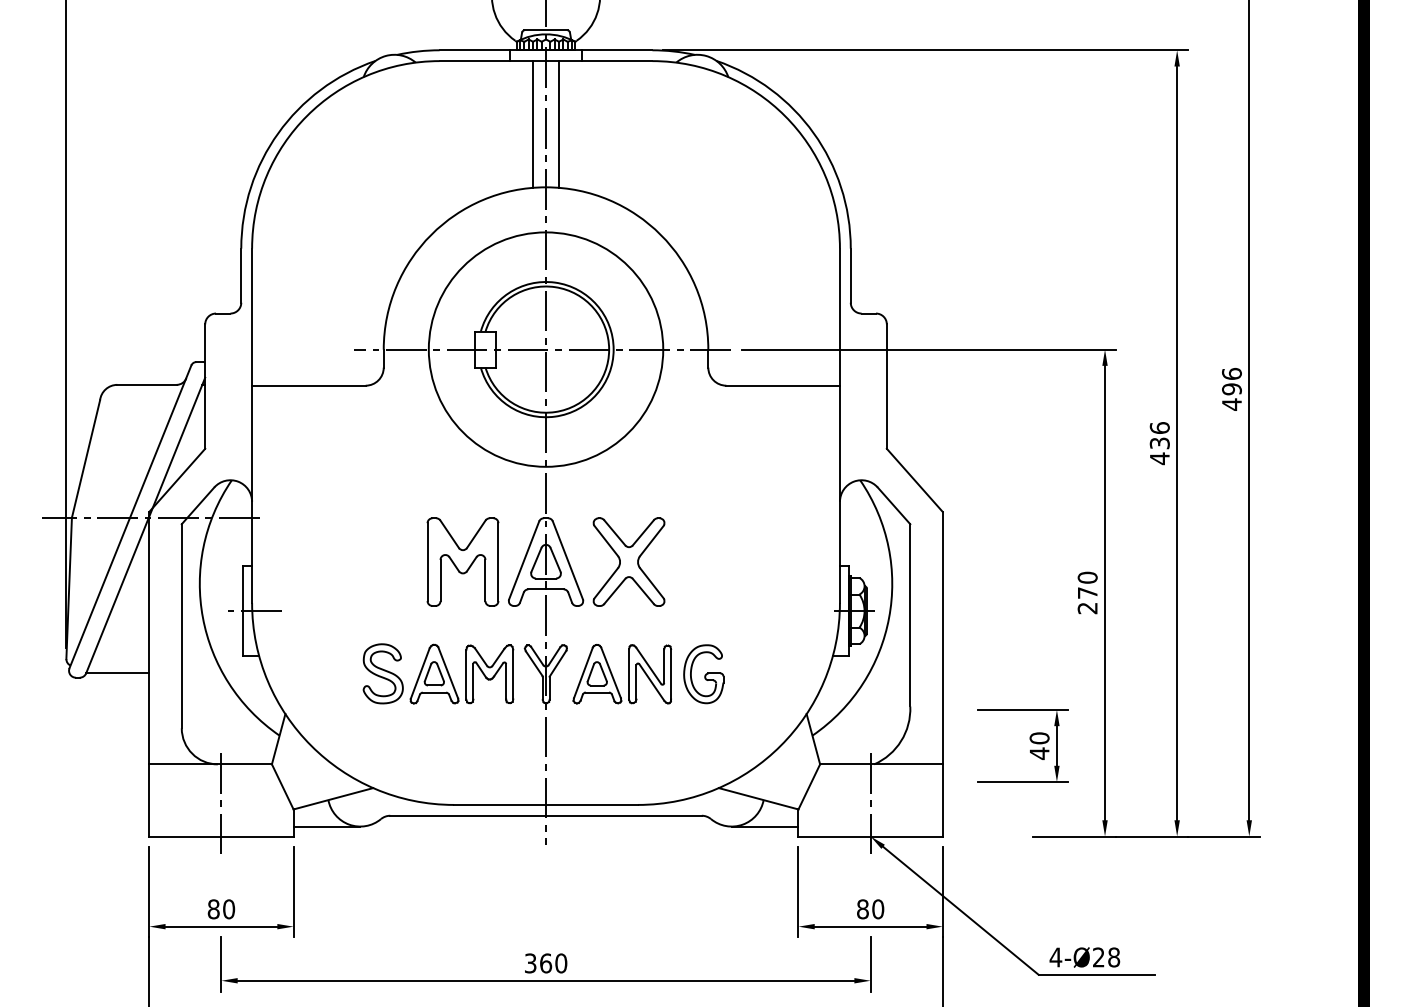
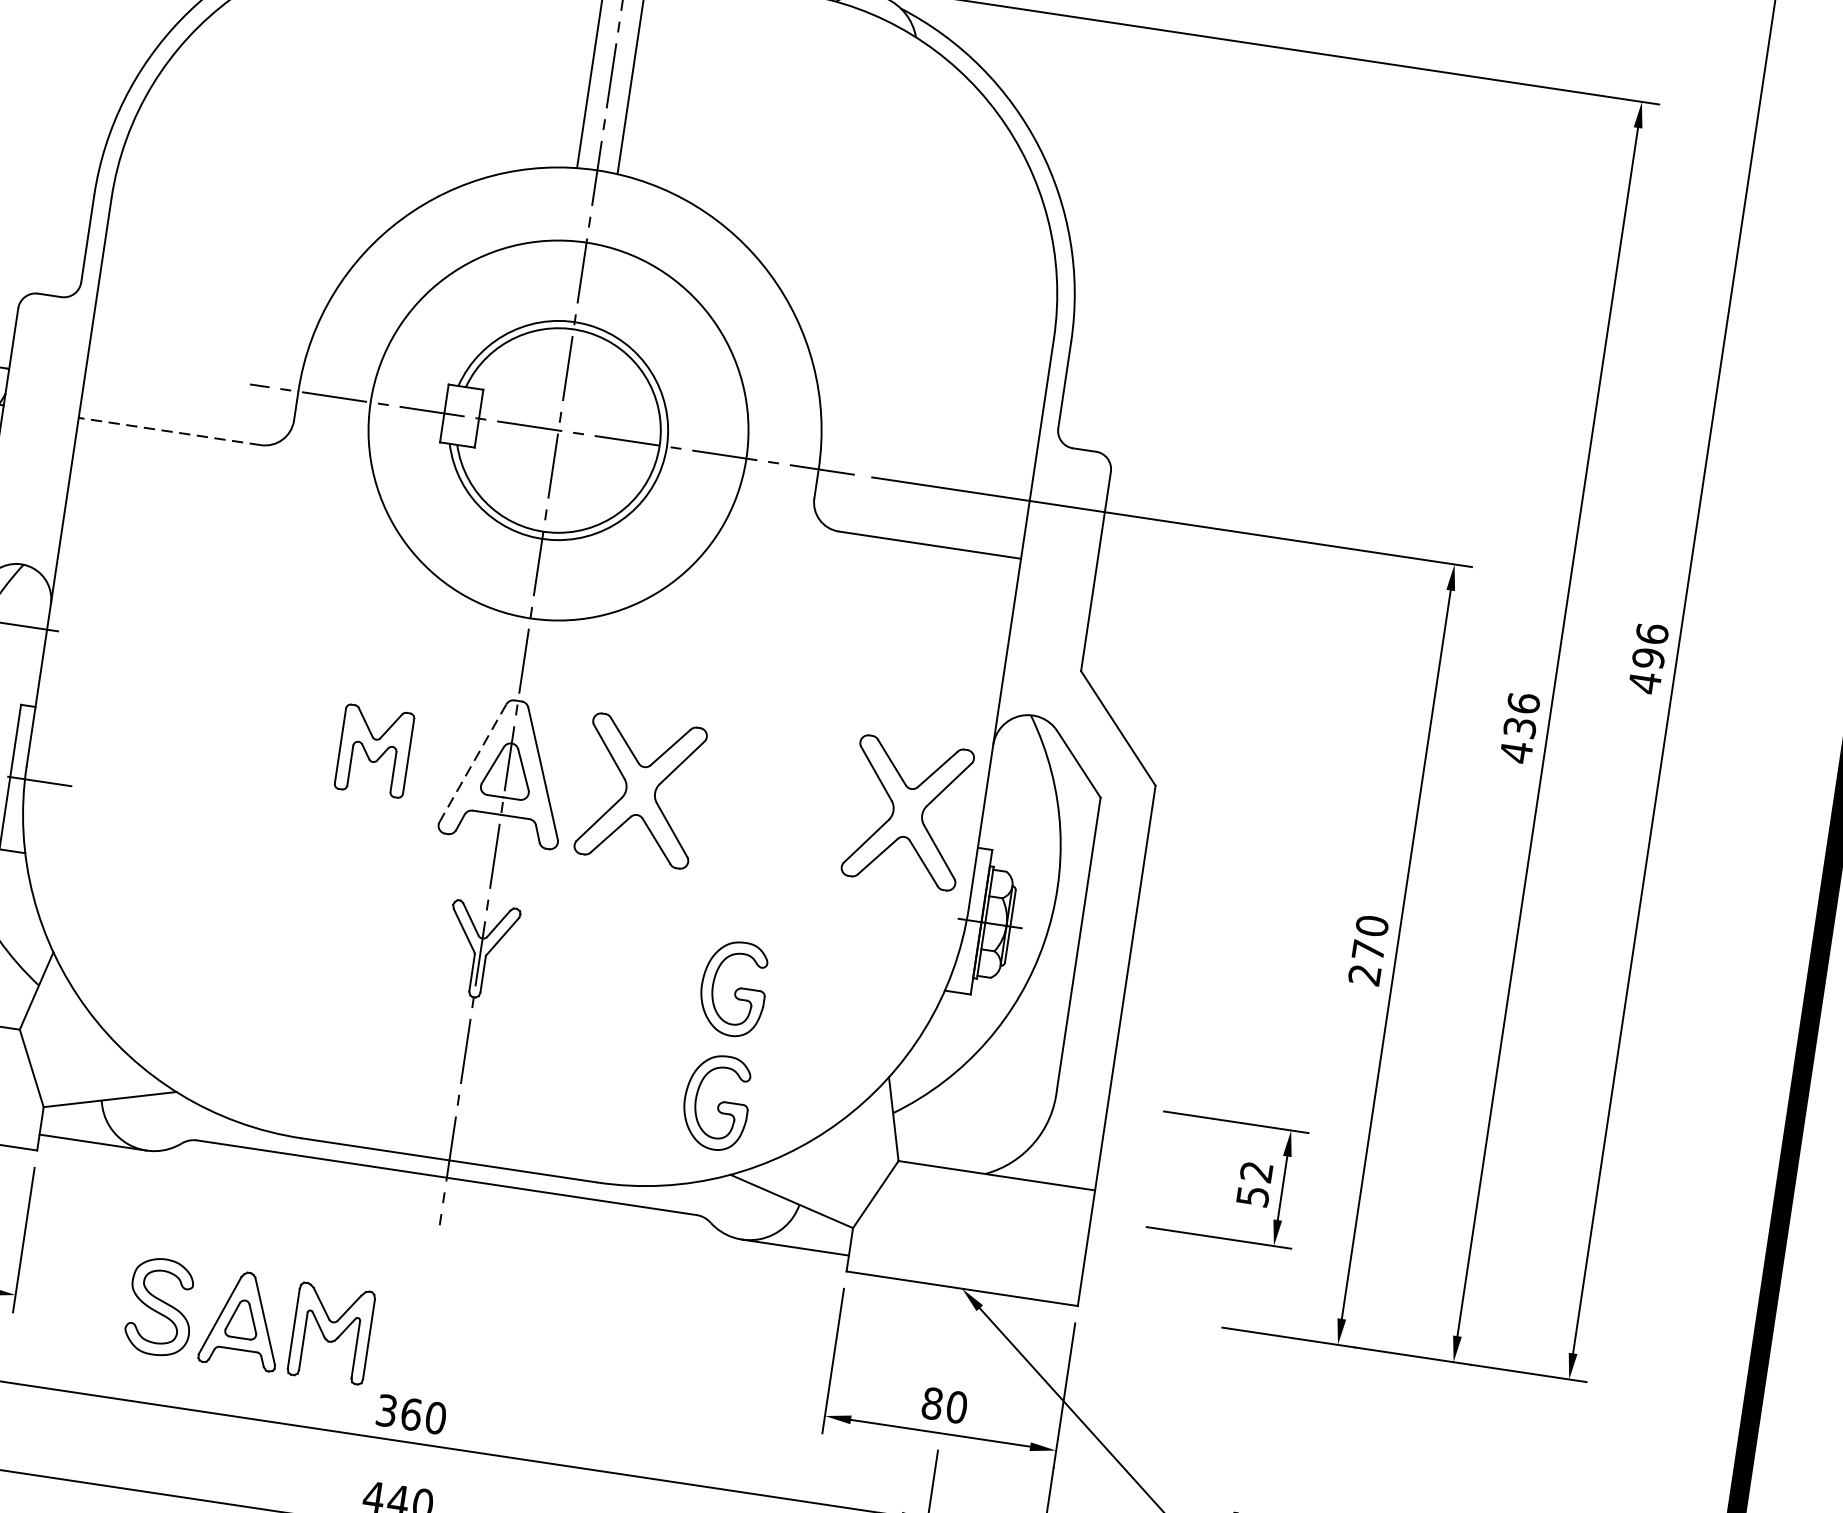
line: (308, 385) -> (169, 431), solid -> dashed
part: (793, 550) -> (907, 811), added
line: (524, 560) -> (473, 763), solid -> dashed
part: (462, 561) -> (373, 750), size x0.6
part: (438, 673) -> (249, 1319), moved
part: (622, 674) -> (603, 969), removed
part: (703, 745) -> (716, 1102), added
text: (1039, 746) -> (1254, 1184), 40 -> 52
line: (870, 803) -> (969, 1235), removed

